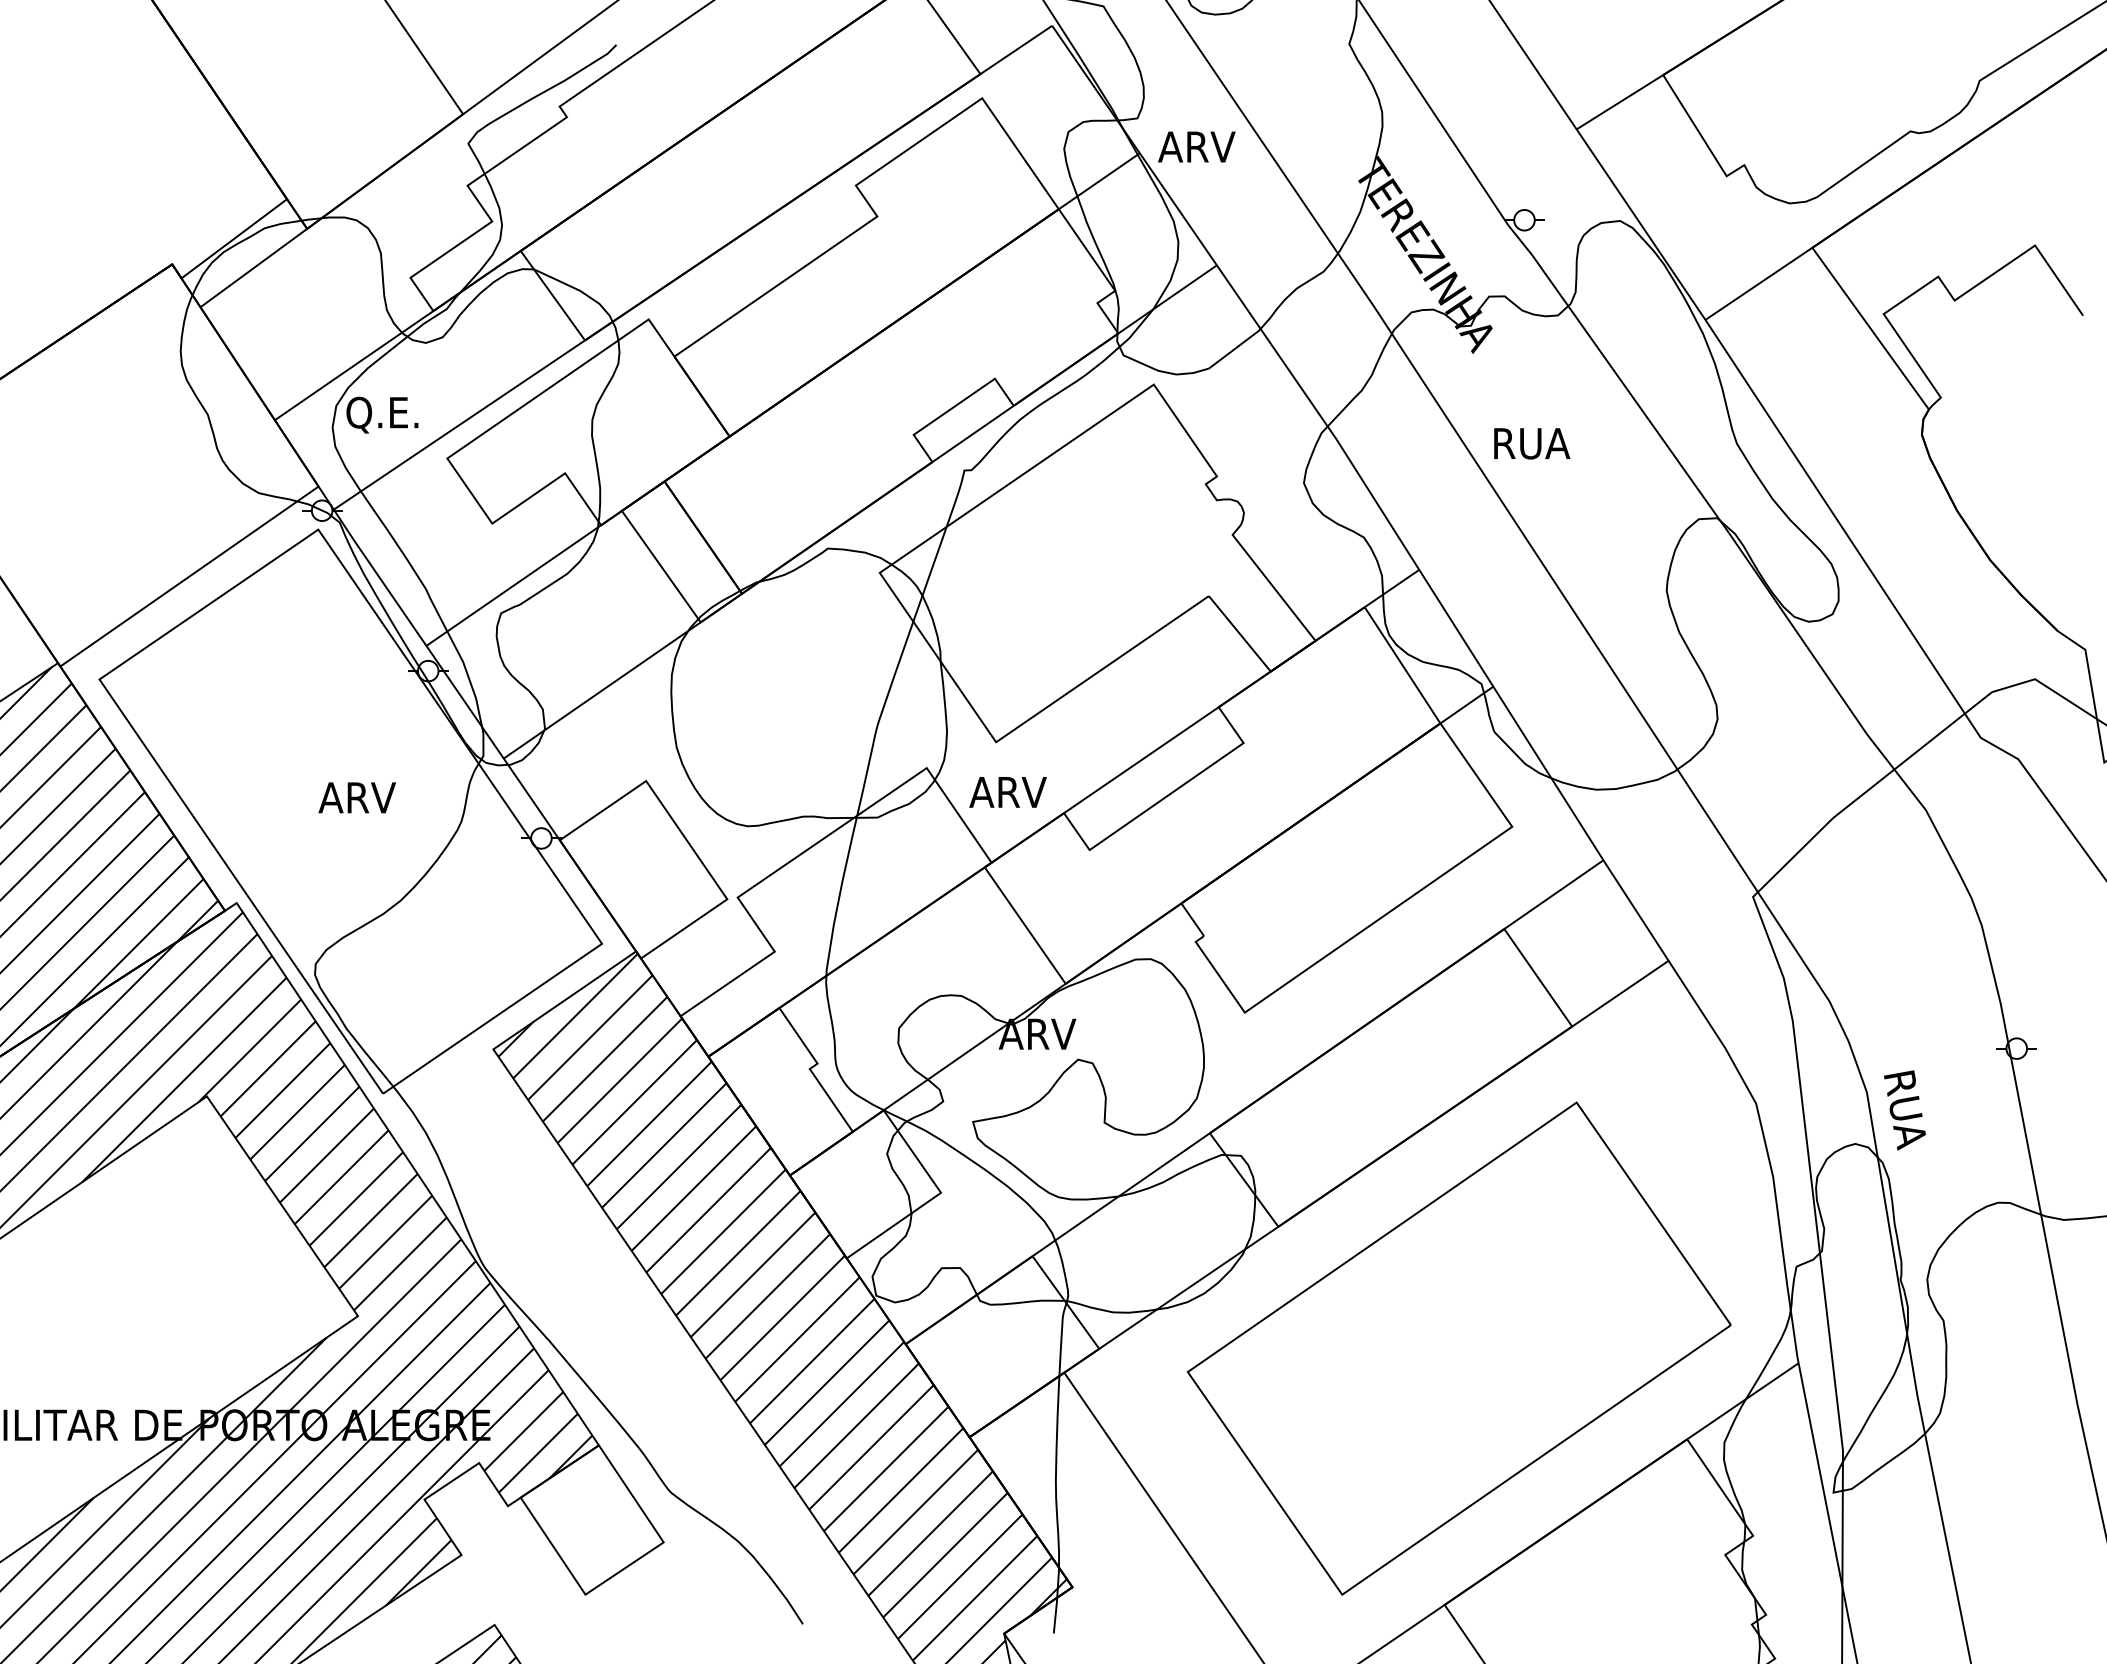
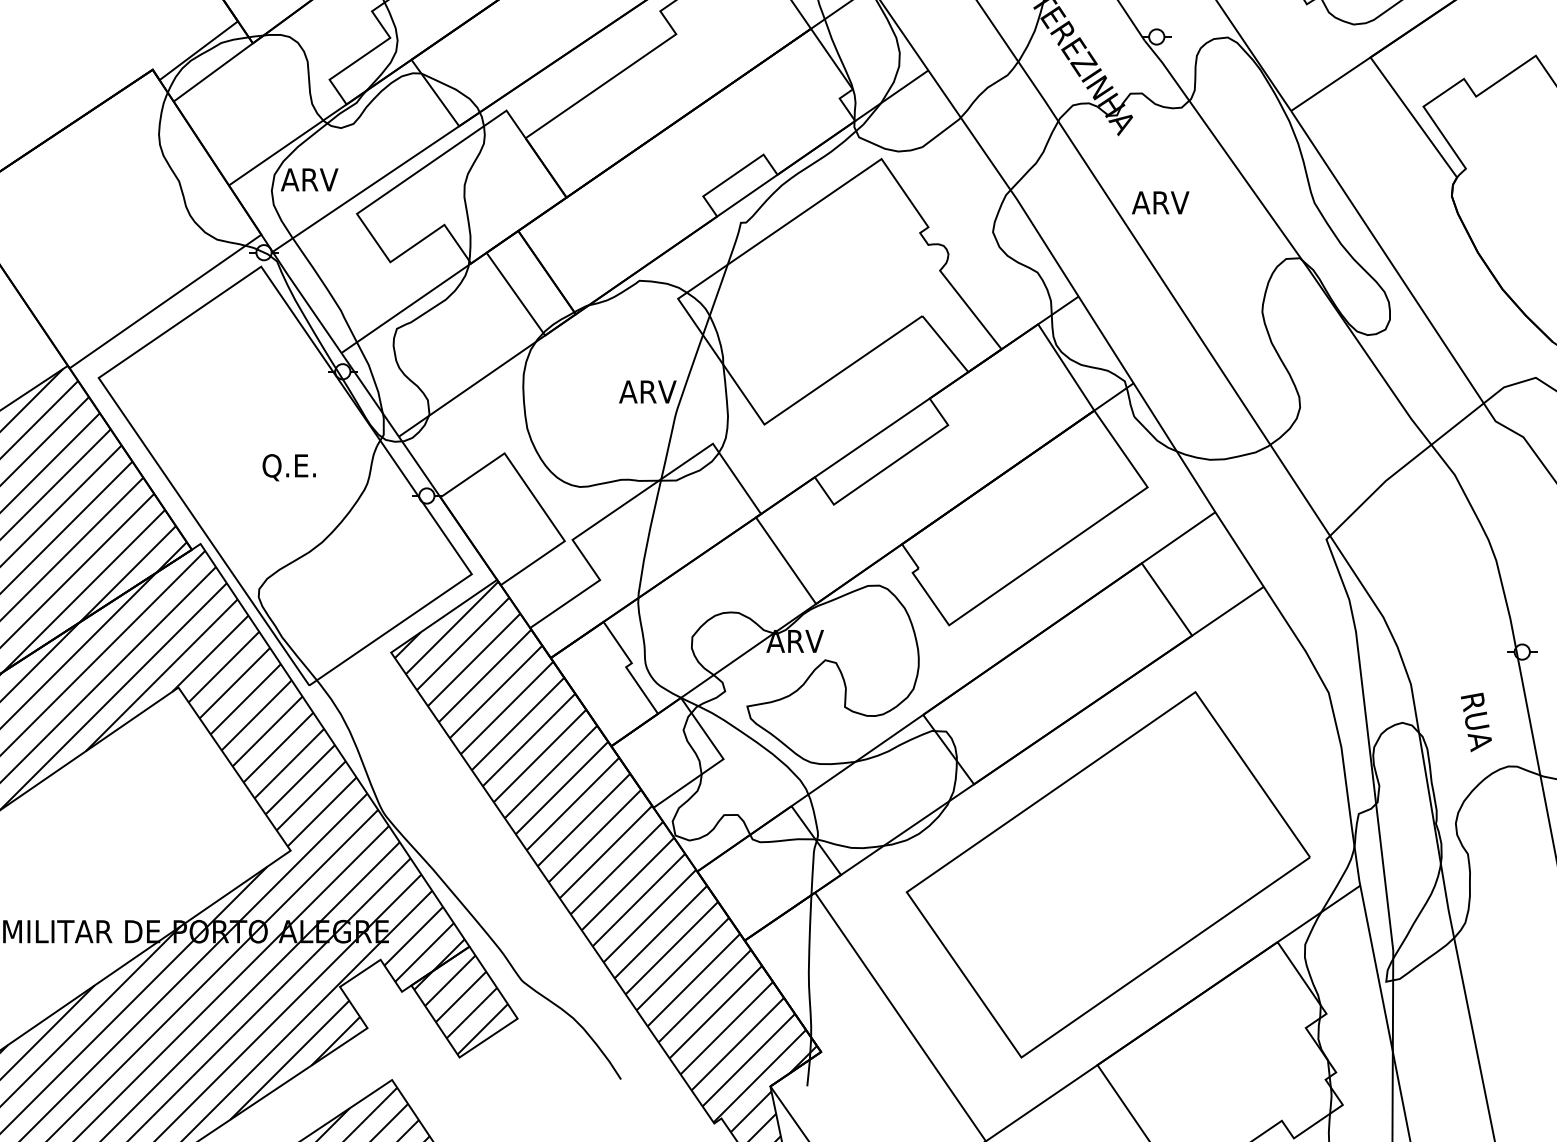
text: (383, 414) -> (309, 181), Q.E. -> ARV
text: (1530, 443) -> (1161, 202), RUA -> ARV
text: (1007, 792) -> (647, 392), moved
text: (356, 799) -> (289, 467), ARV -> Q.E.
text: (1904, 1110) -> (1476, 722), moved
hatch: (587, 1523) -> (461, 1004), added

